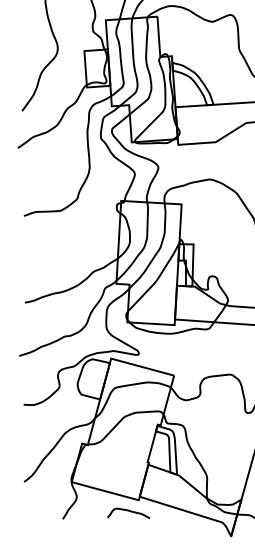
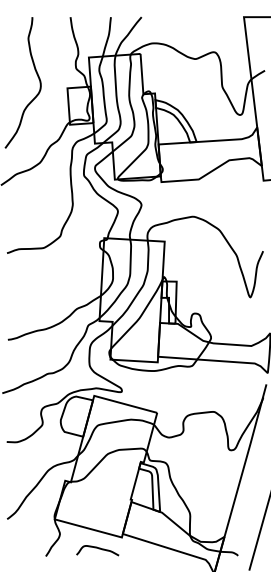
curve: (129, 512) -> (98, 549), moved

